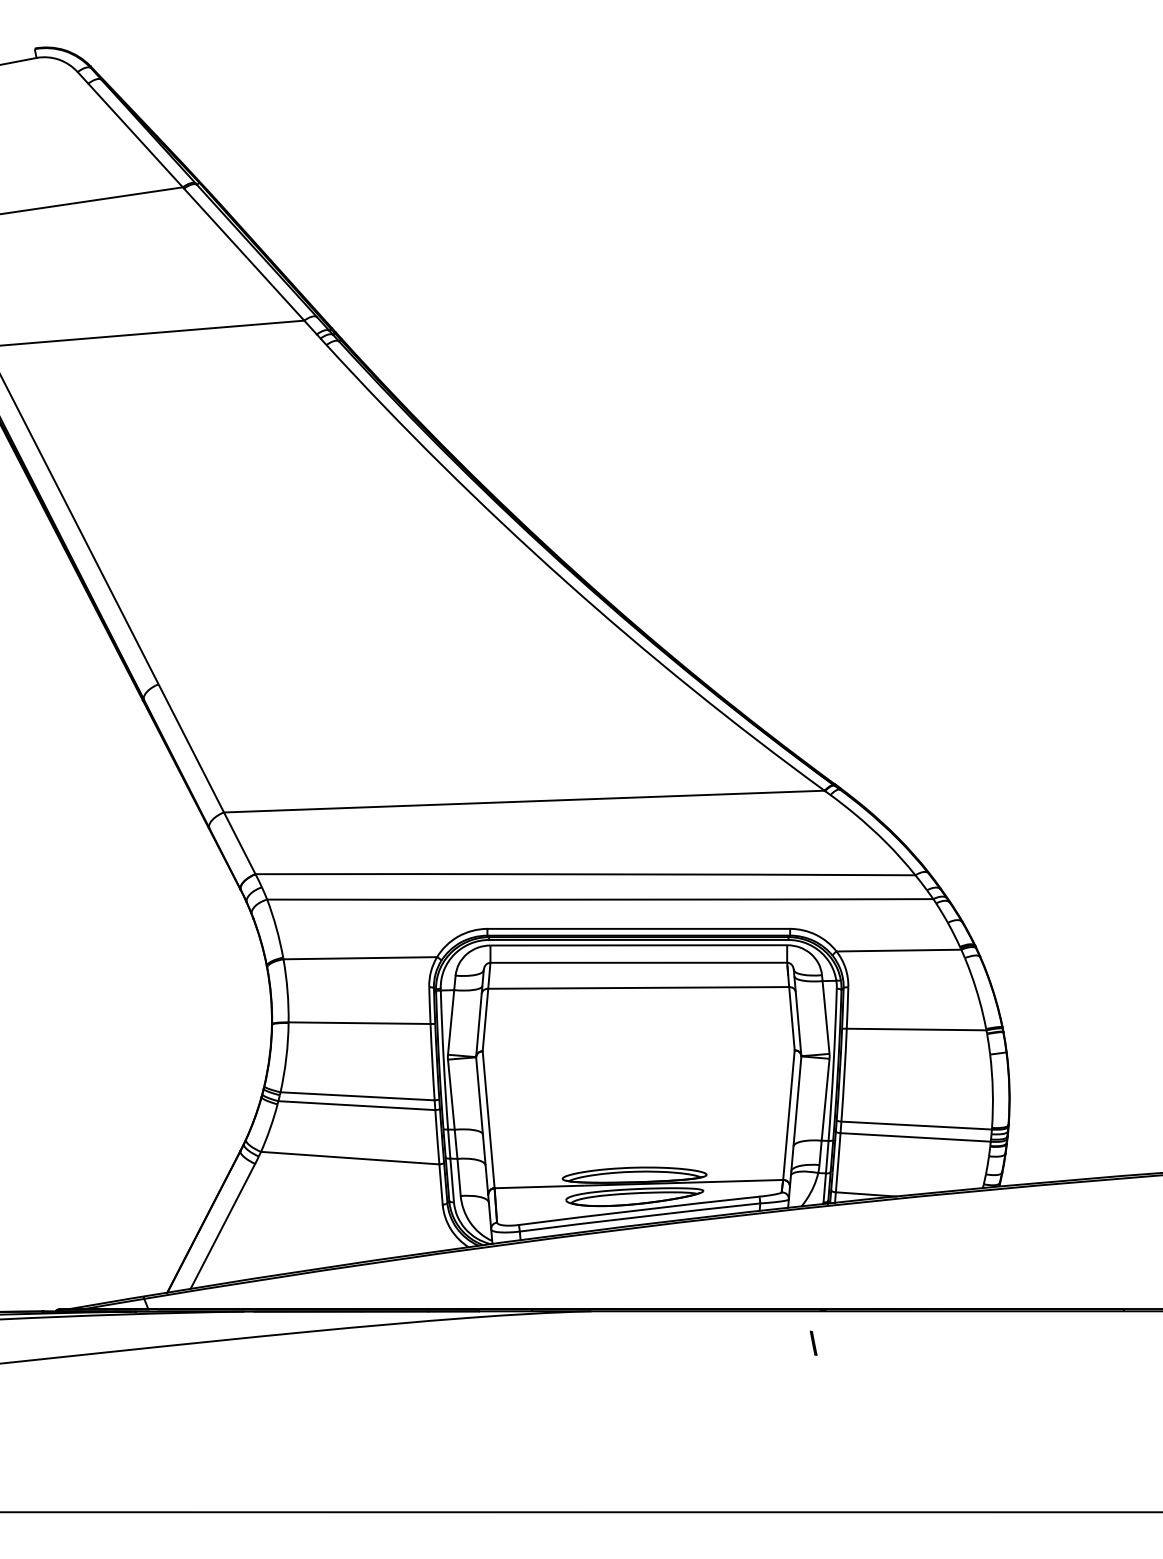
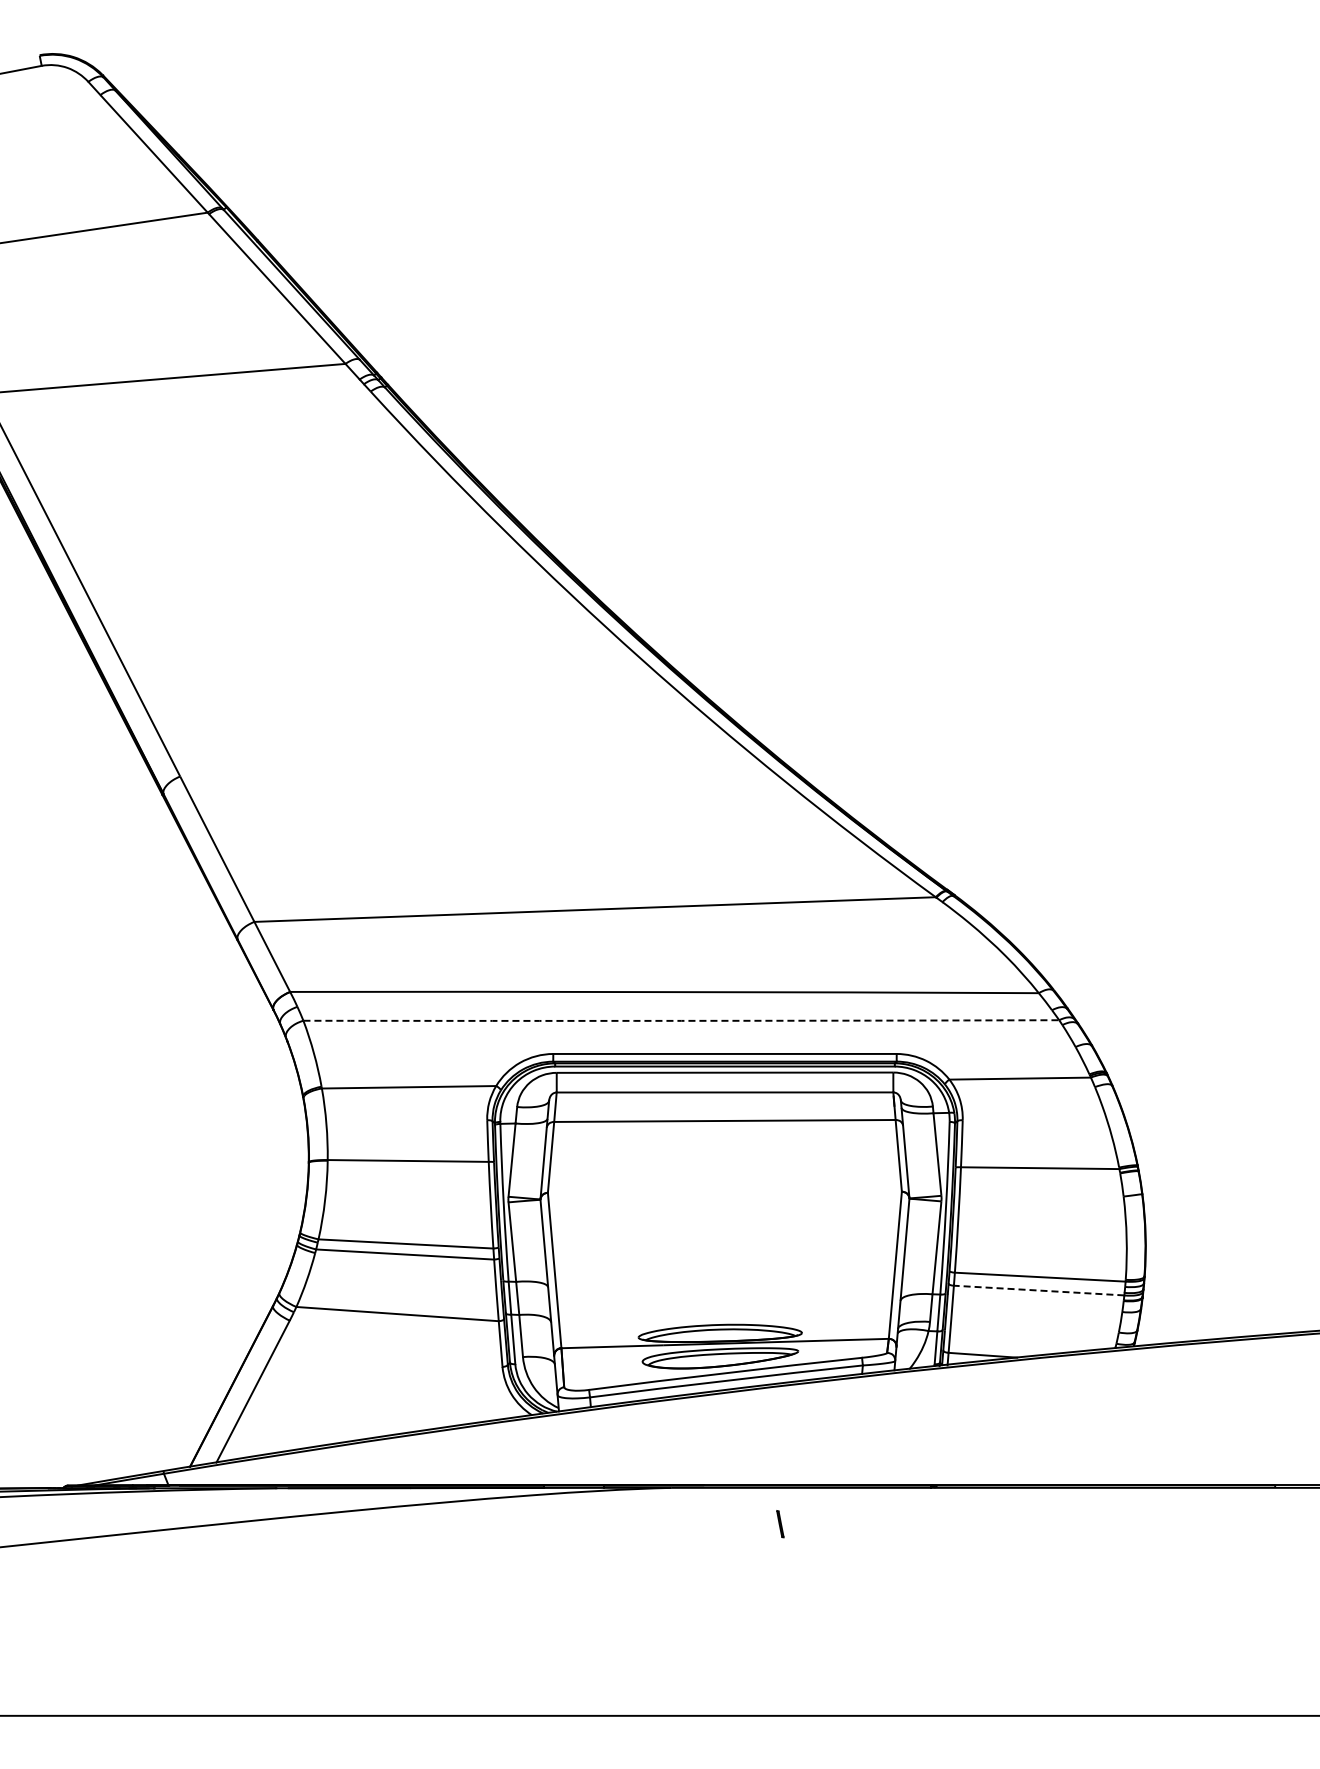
arc: (600, 899) -> (681, 1020), solid -> dashed
line: (915, 1137) -> (1038, 1290), solid -> dashed
line: (813, 1343) -> (780, 1524), moved

